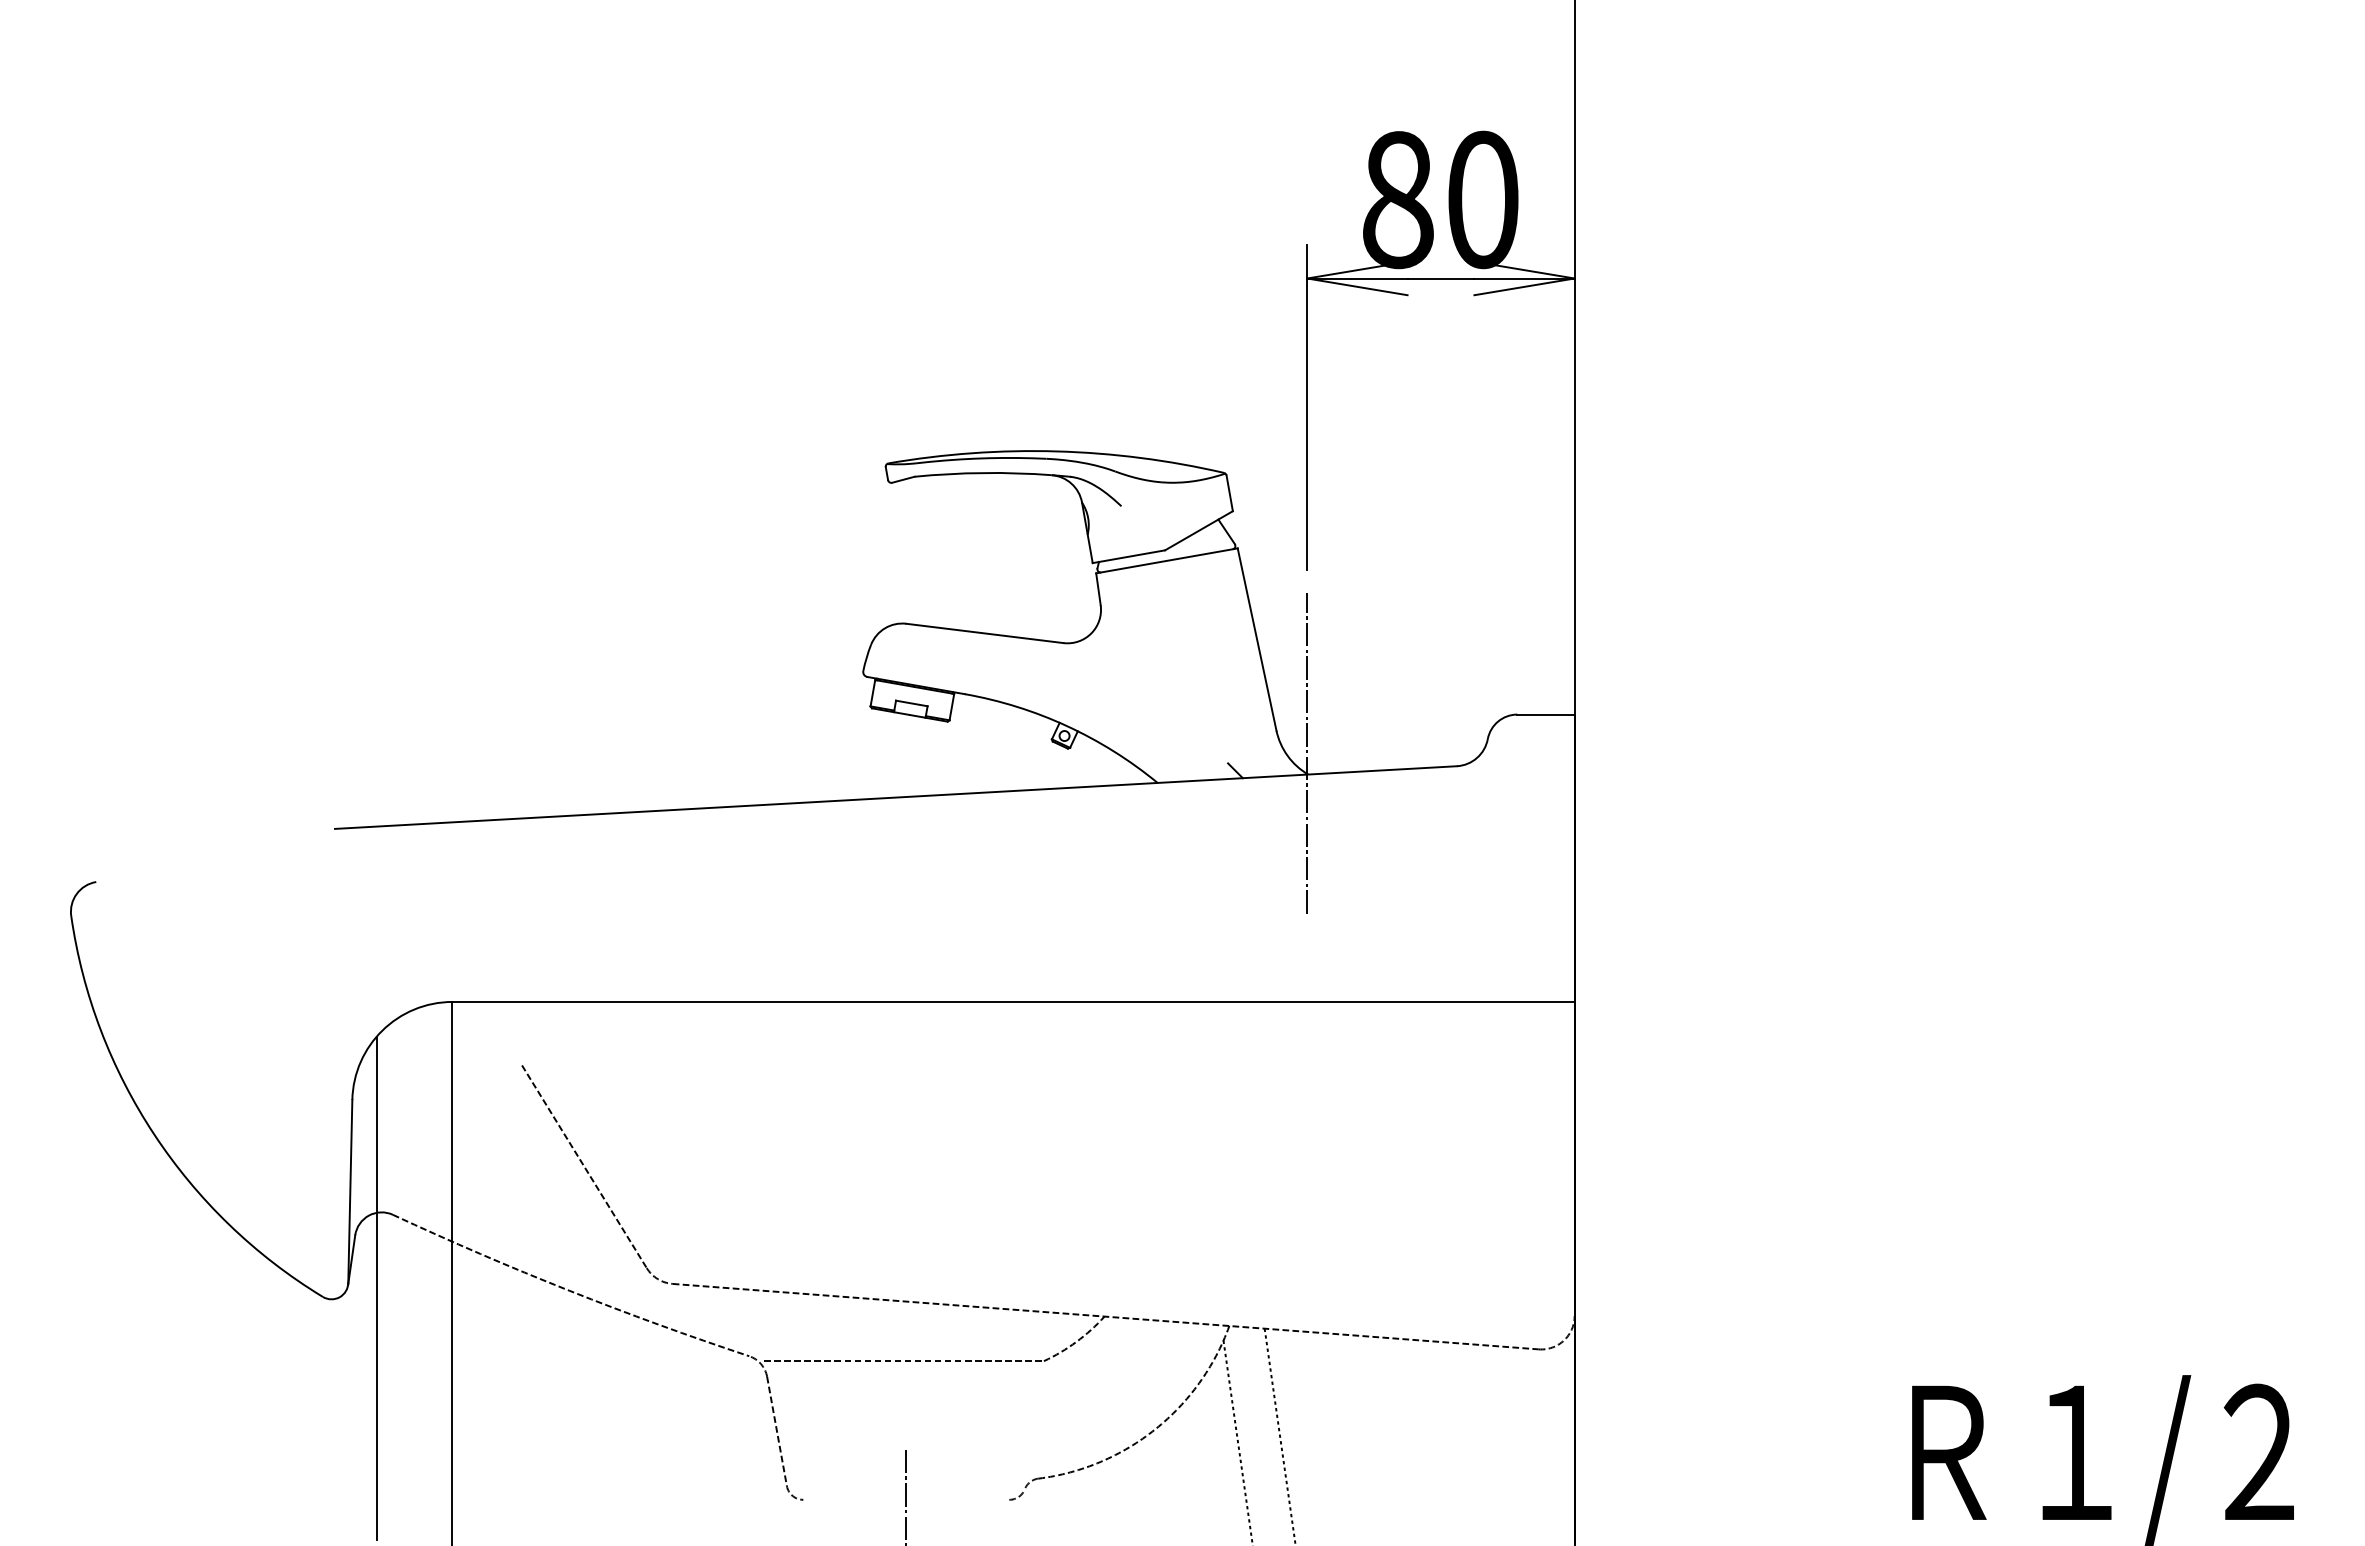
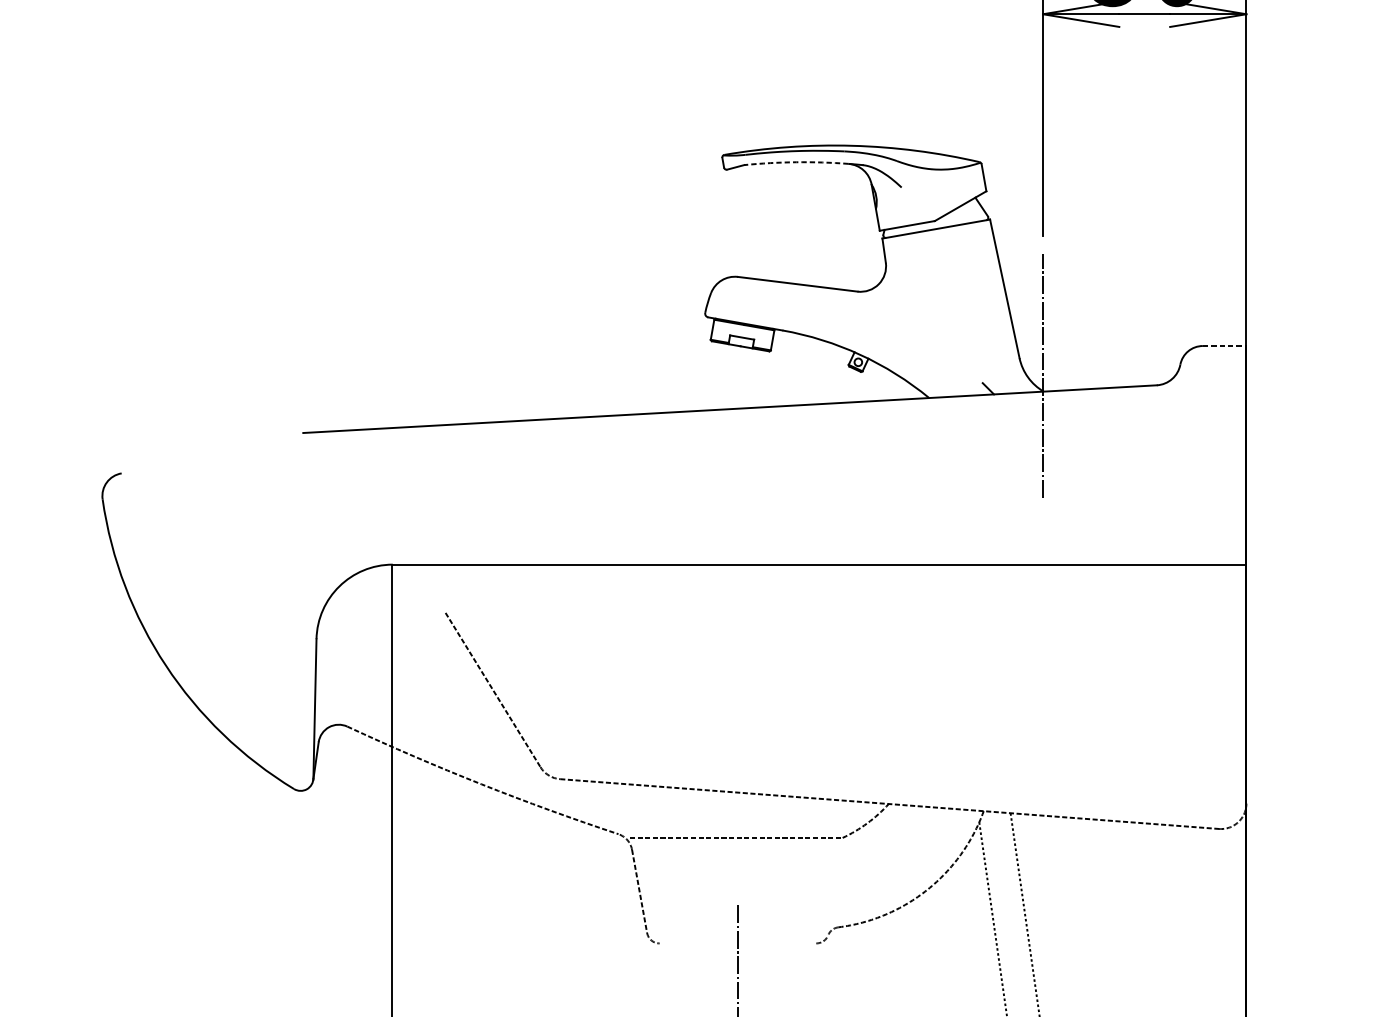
arc: (983, 473) -> (796, 162), solid -> dashed
line: (1546, 714) -> (1225, 345), solid -> dashed
line: (376, 1287) -> (334, 781), removed

